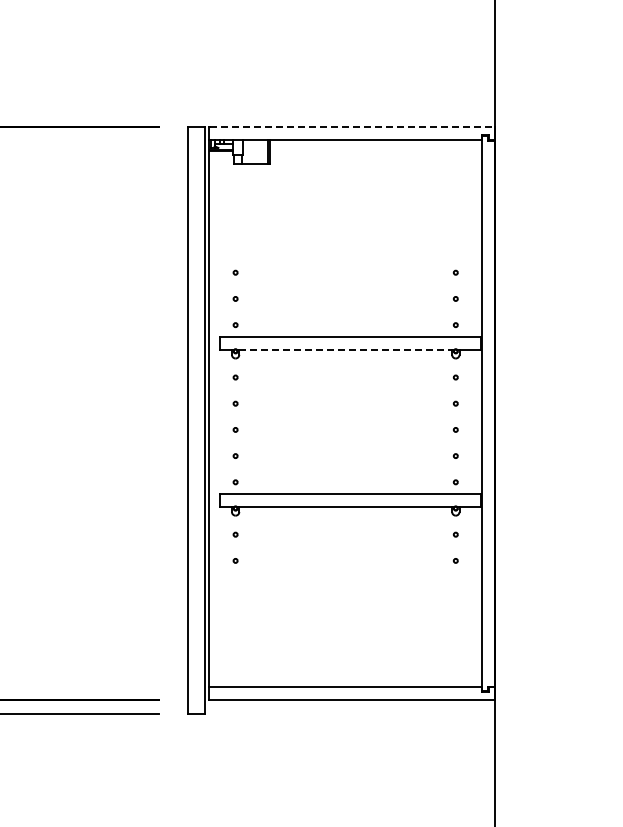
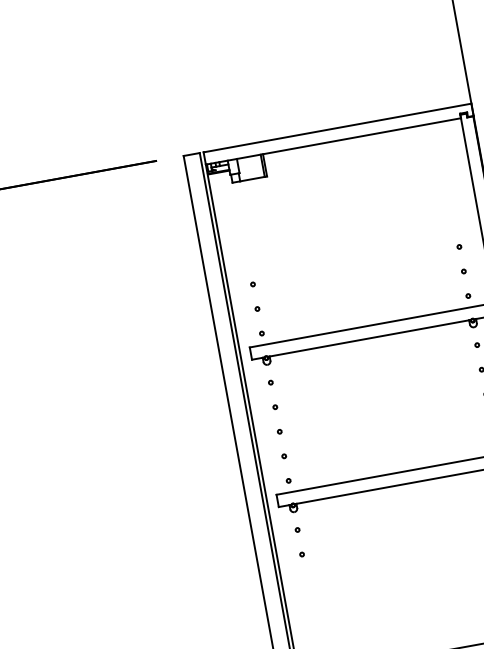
line: (352, 127) -> (337, 128), dashed -> solid
line: (346, 350) -> (370, 338), dashed -> solid

